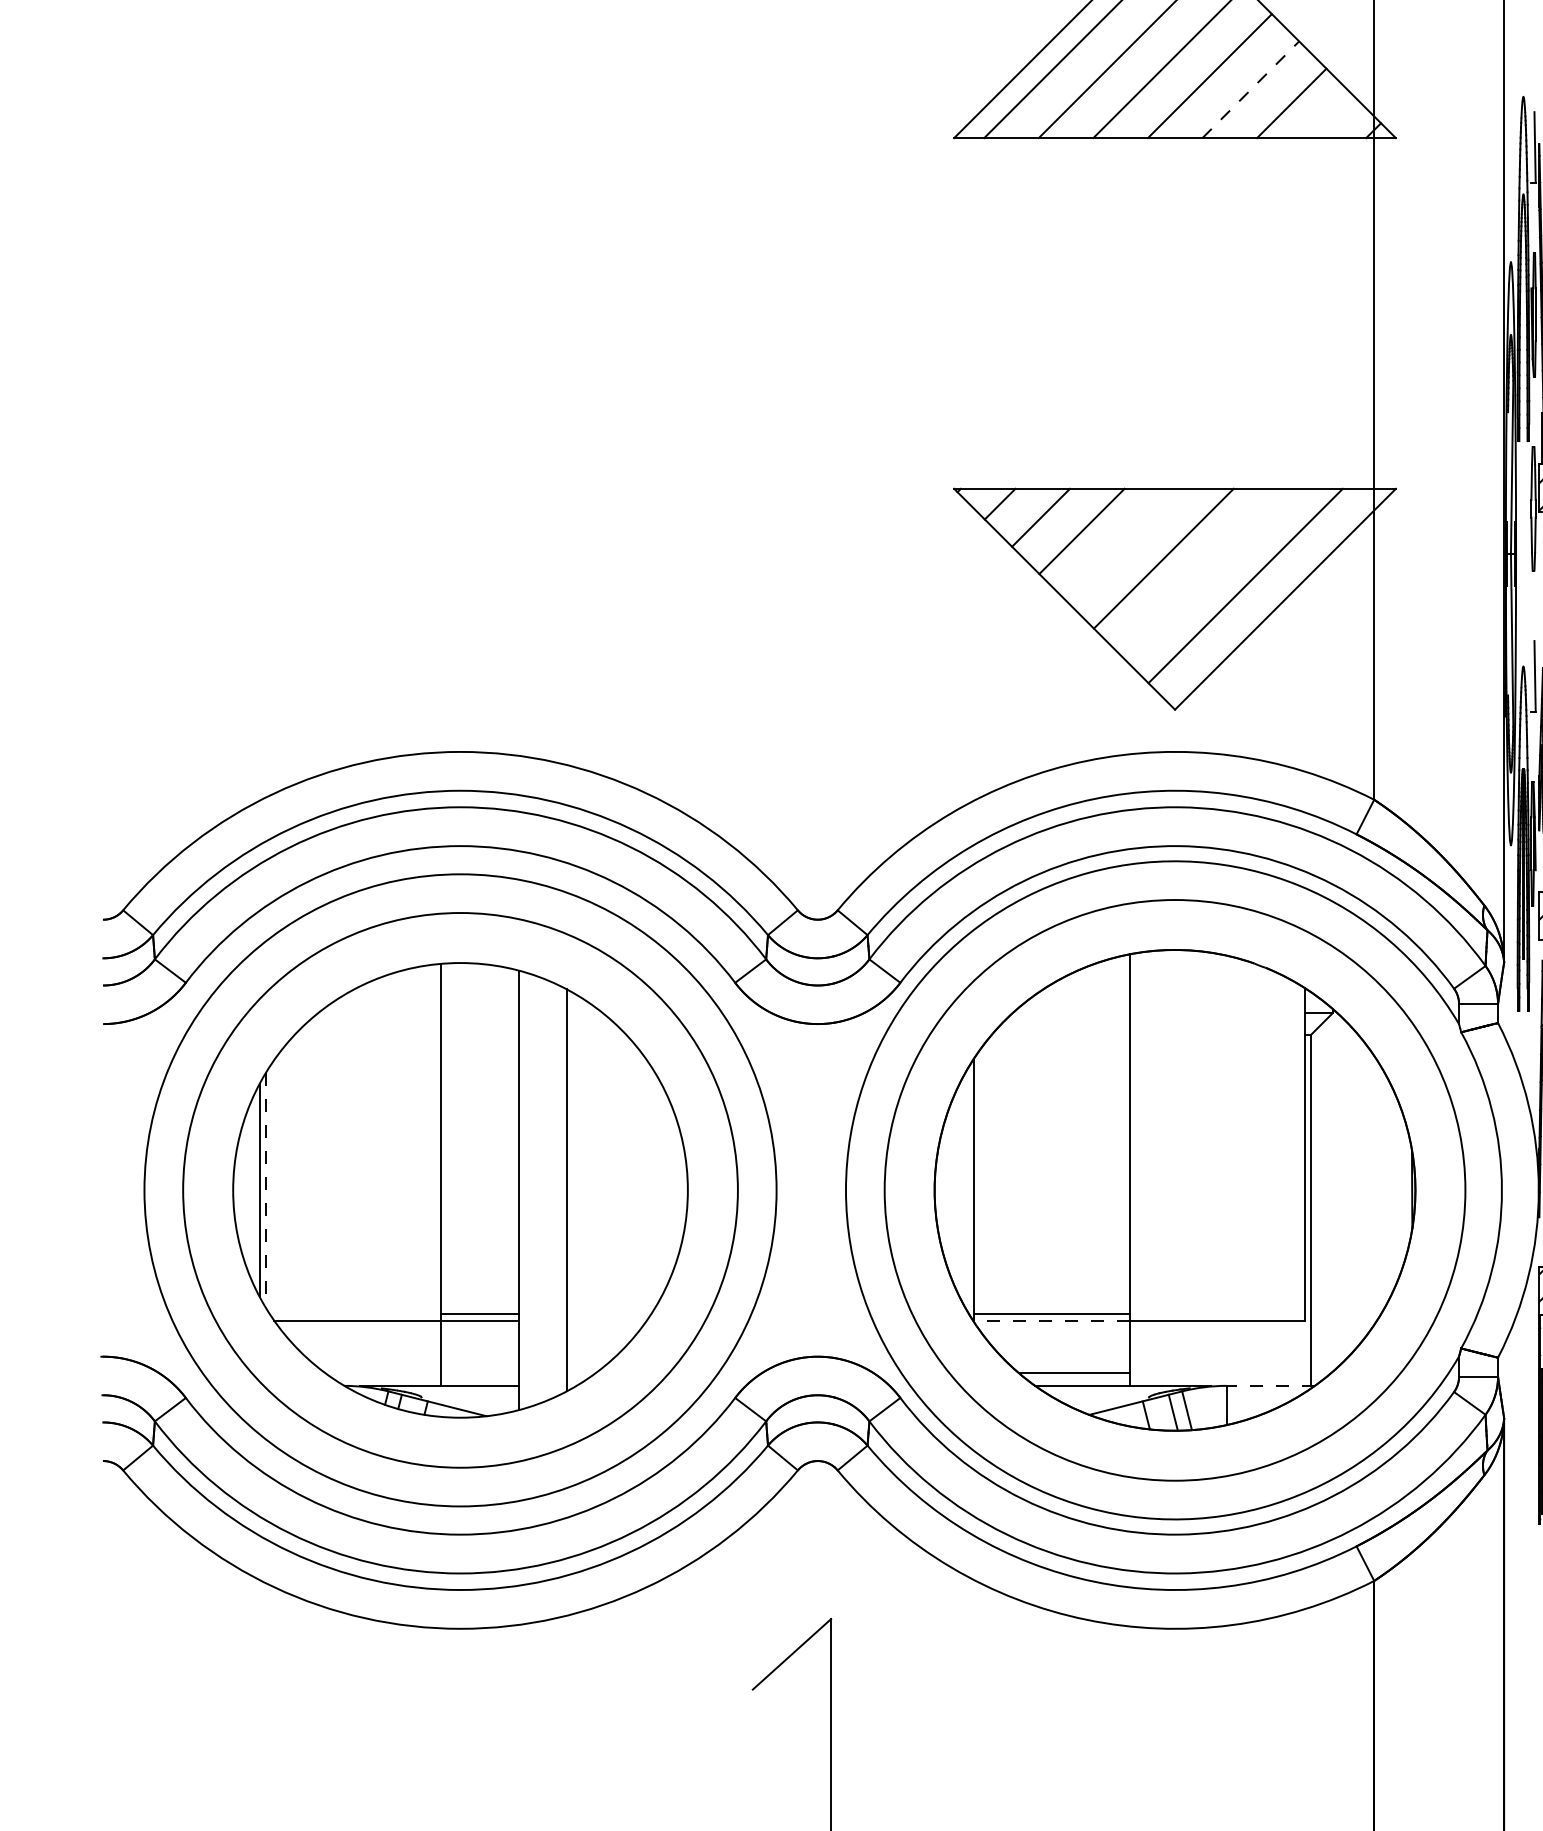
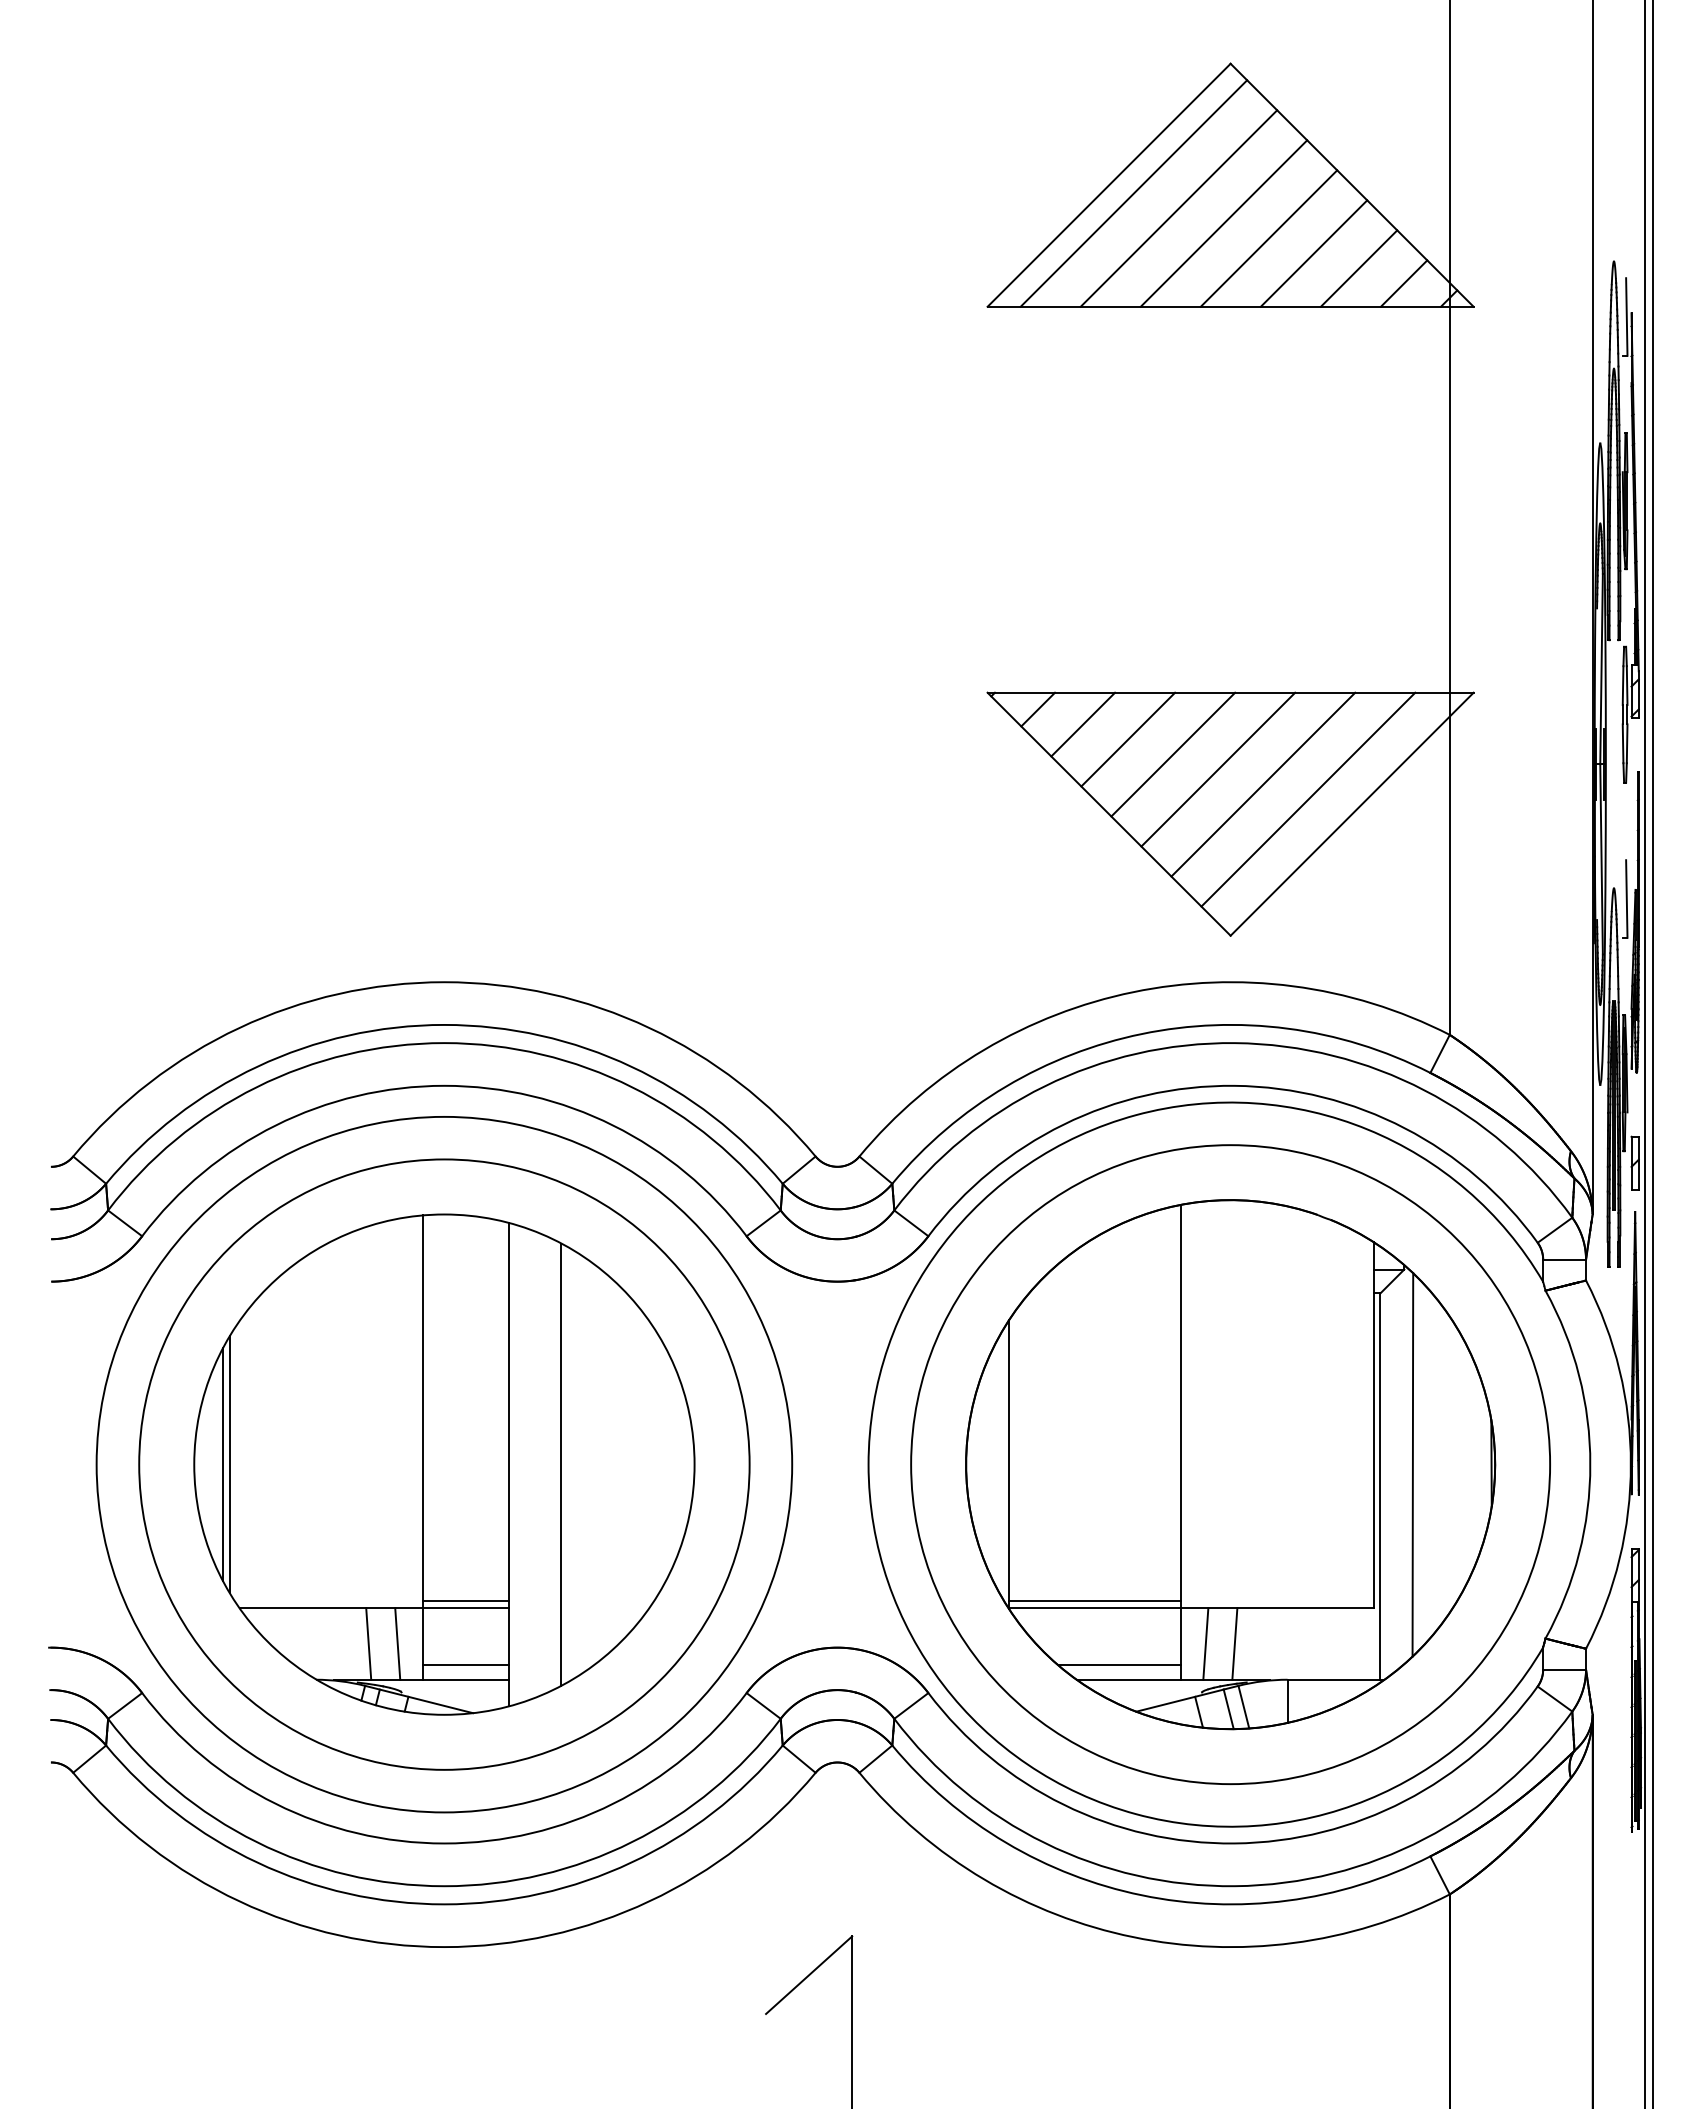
line: (1251, 89) -> (1314, 253), dashed -> solid
line: (1332, 116) -> (1403, 283), added
line: (1123, 544) -> (1173, 754), added
line: (1204, 572) -> (1263, 784), added
line: (266, 1190) -> (230, 1464), dashed -> solid
line: (1340, 1190) -> (1412, 1464), added
line: (1051, 1321) -> (1094, 1608), dashed -> solid
line: (391, 1352) -> (368, 1643), added
line: (417, 1352) -> (397, 1643), added
line: (1152, 1352) -> (1205, 1643), added
line: (1178, 1352) -> (1234, 1643), added
line: (479, 1372) -> (465, 1665), added
line: (1270, 1385) -> (1335, 1679), dashed -> solid

